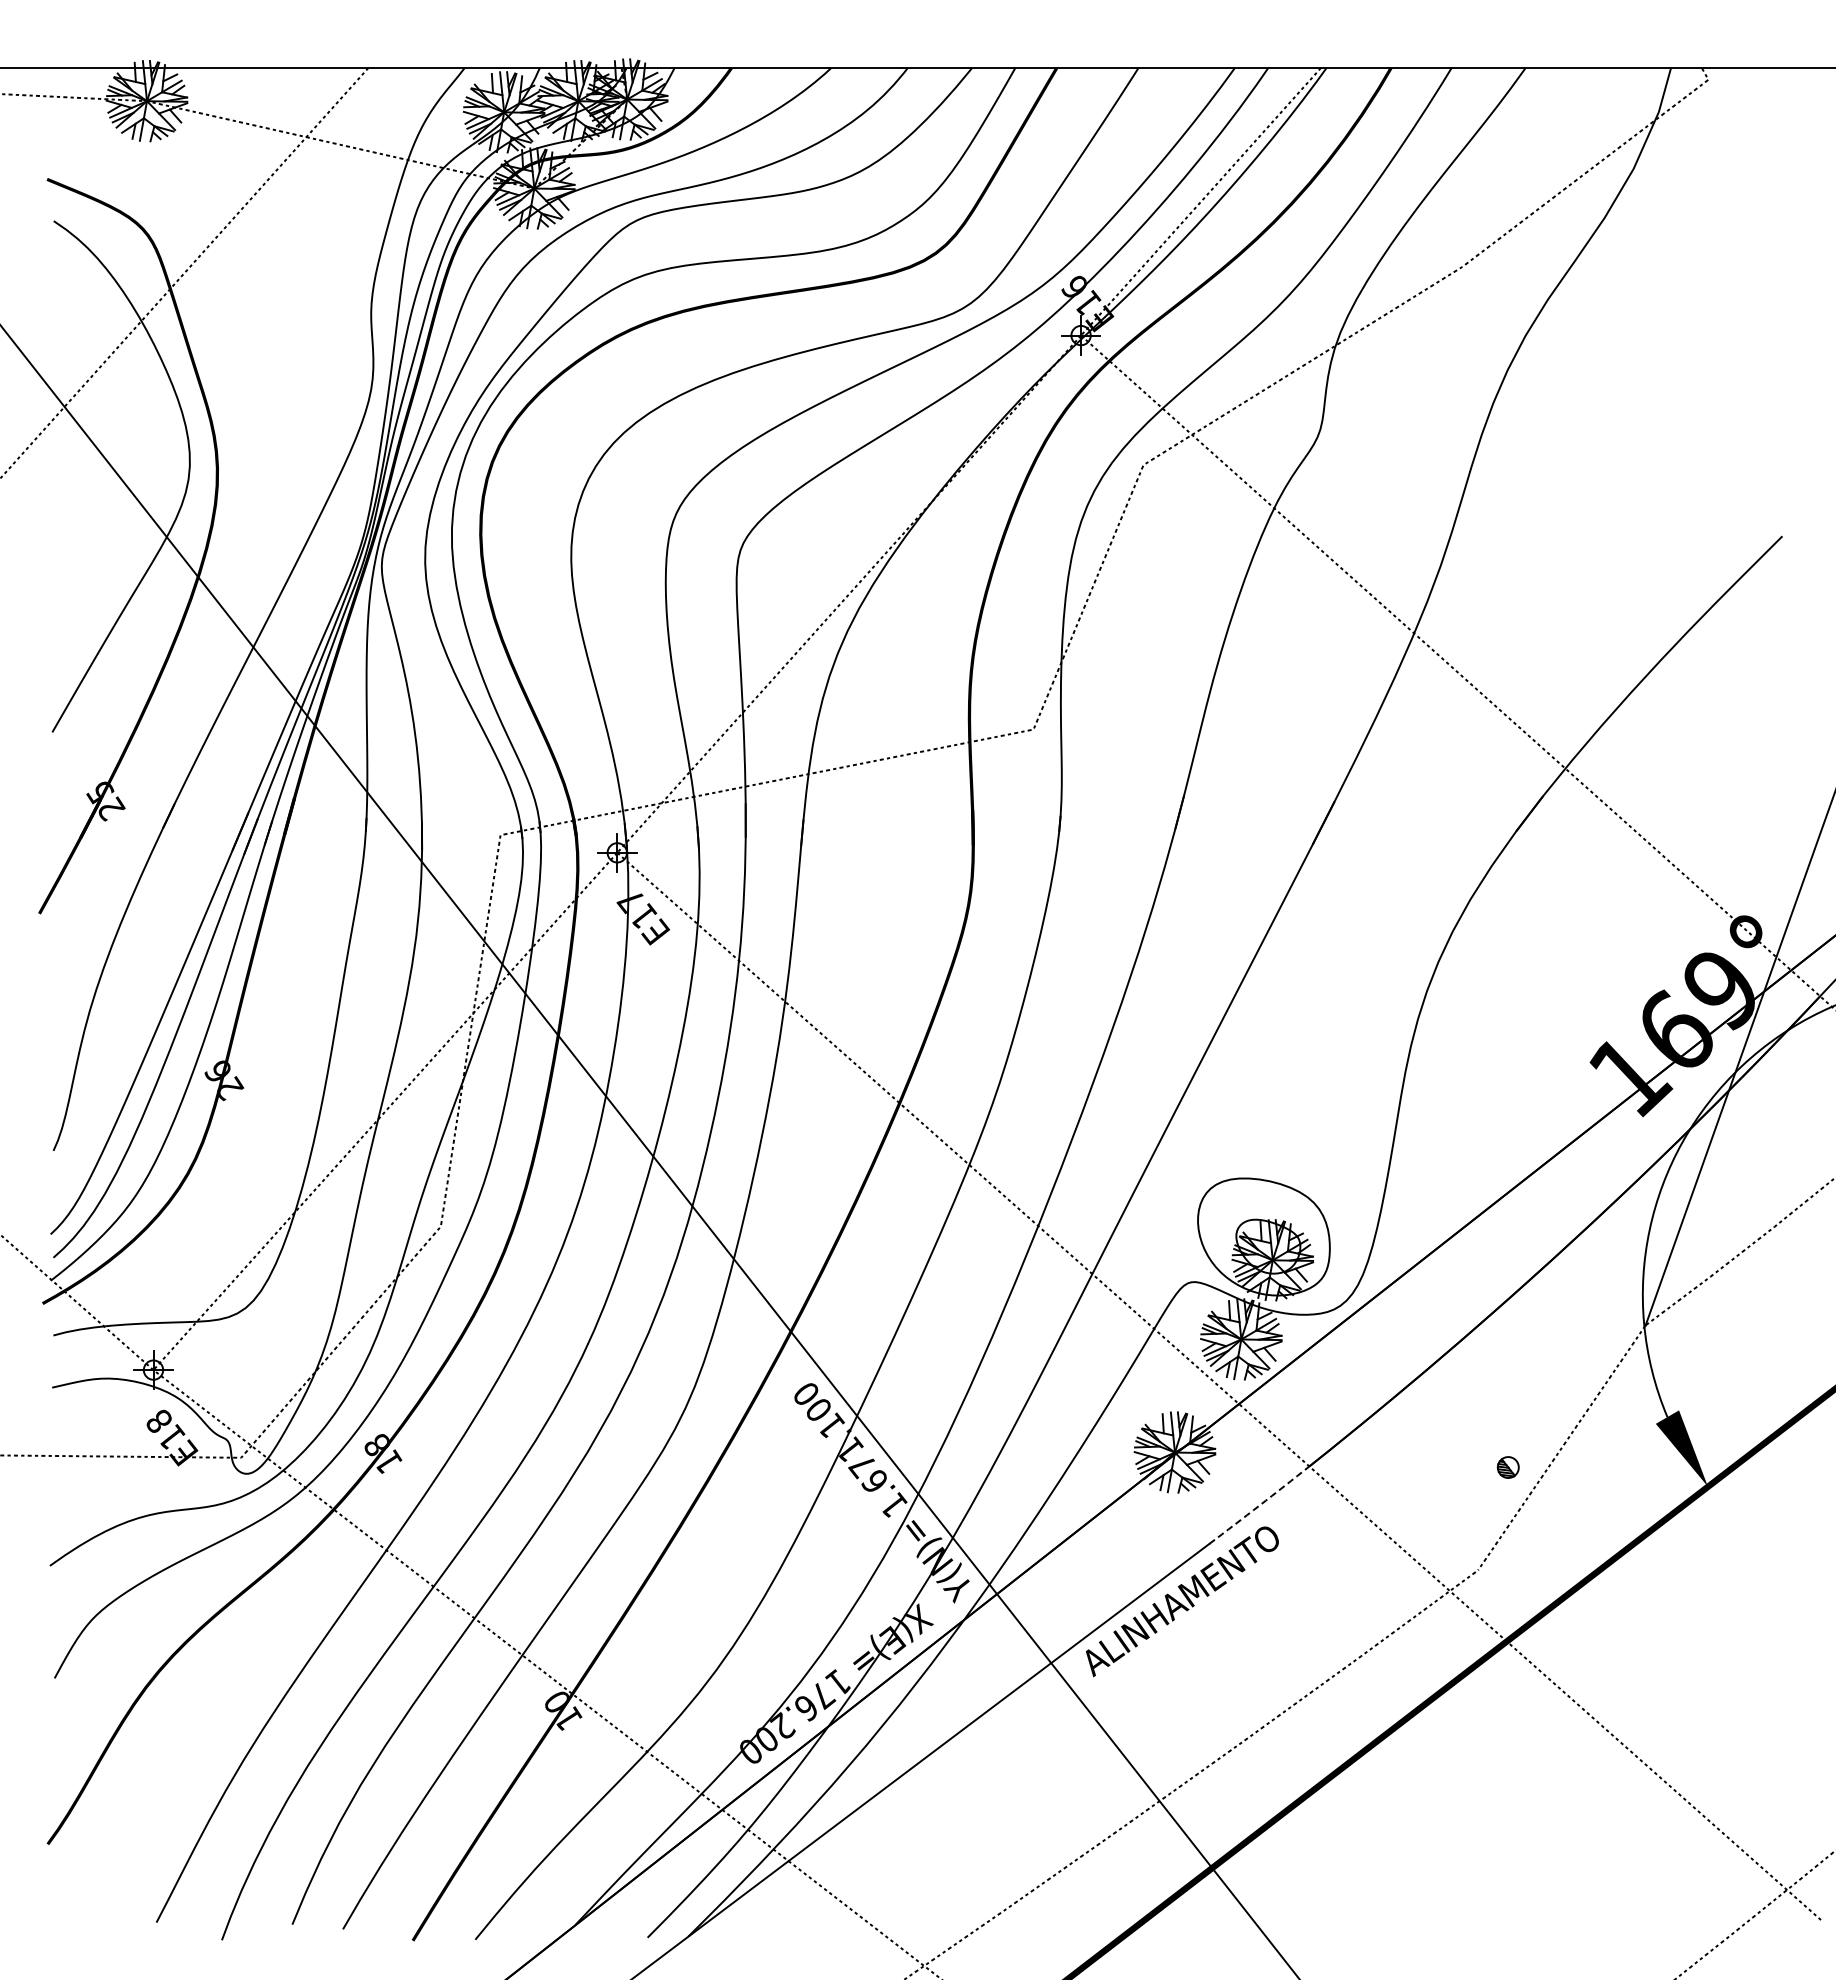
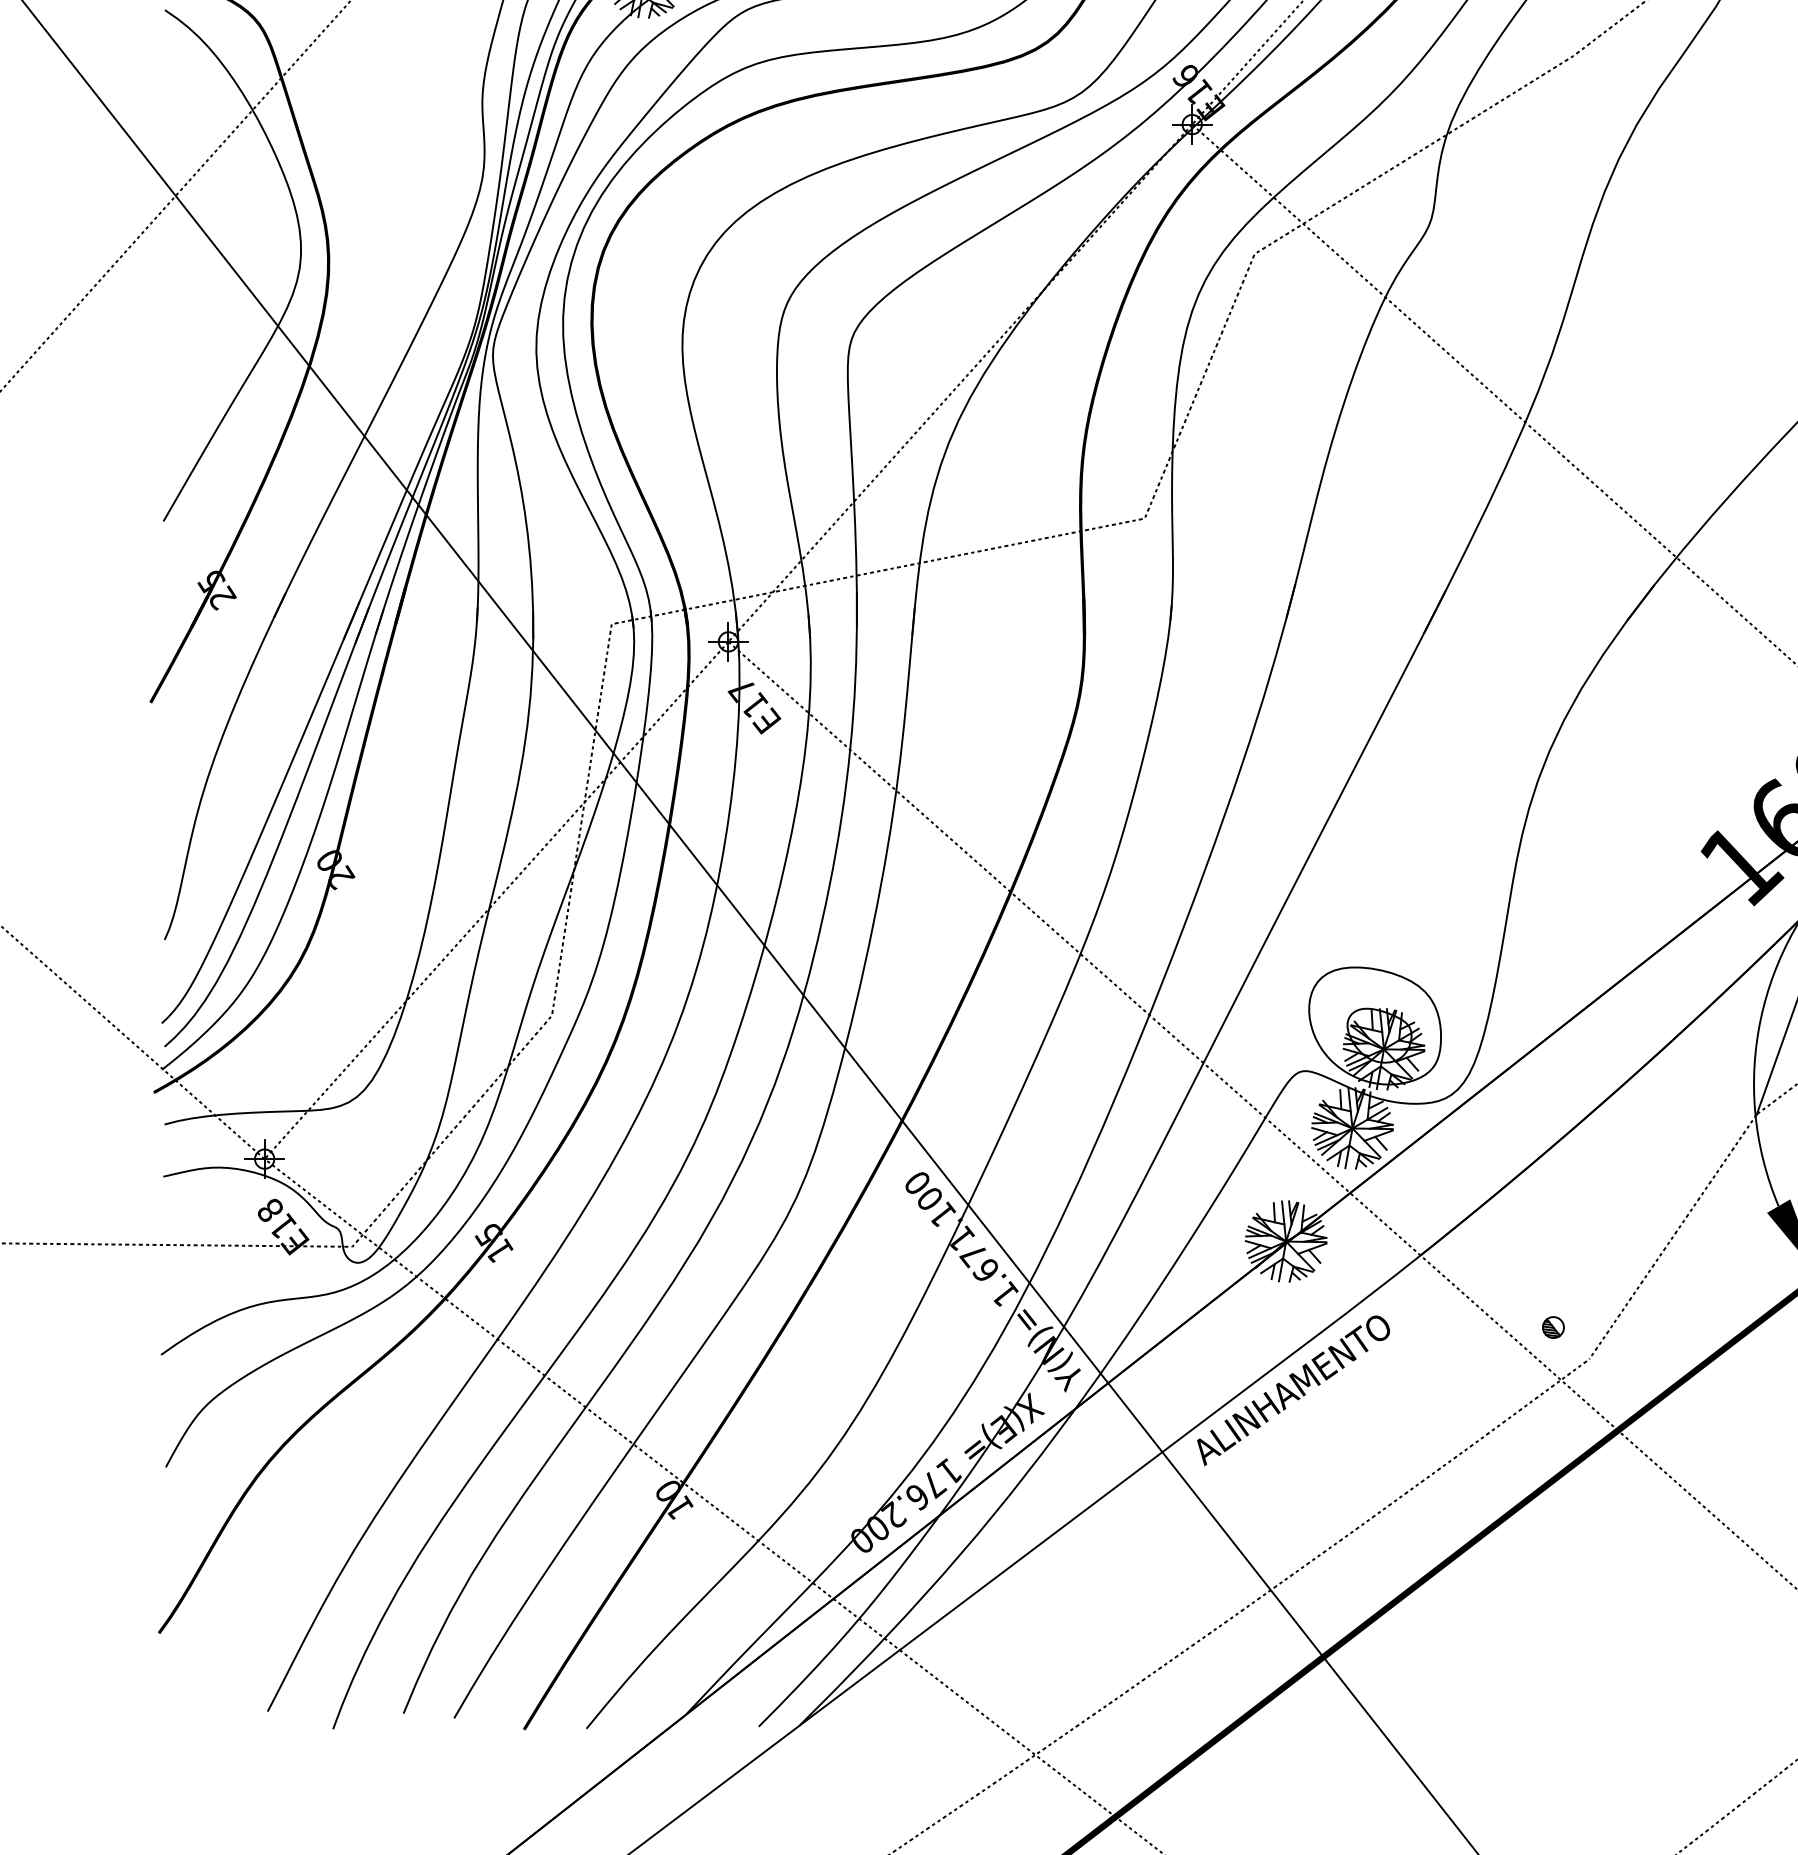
text: (217, 1070) -> (328, 859), 26 -> 20
text: (377, 1445) -> (488, 1234), 18 -> 15
part: (1507, 1467) -> (1552, 1327), moved
arc: (1259, 1505) -> (1370, 1294), dashed -> solid

